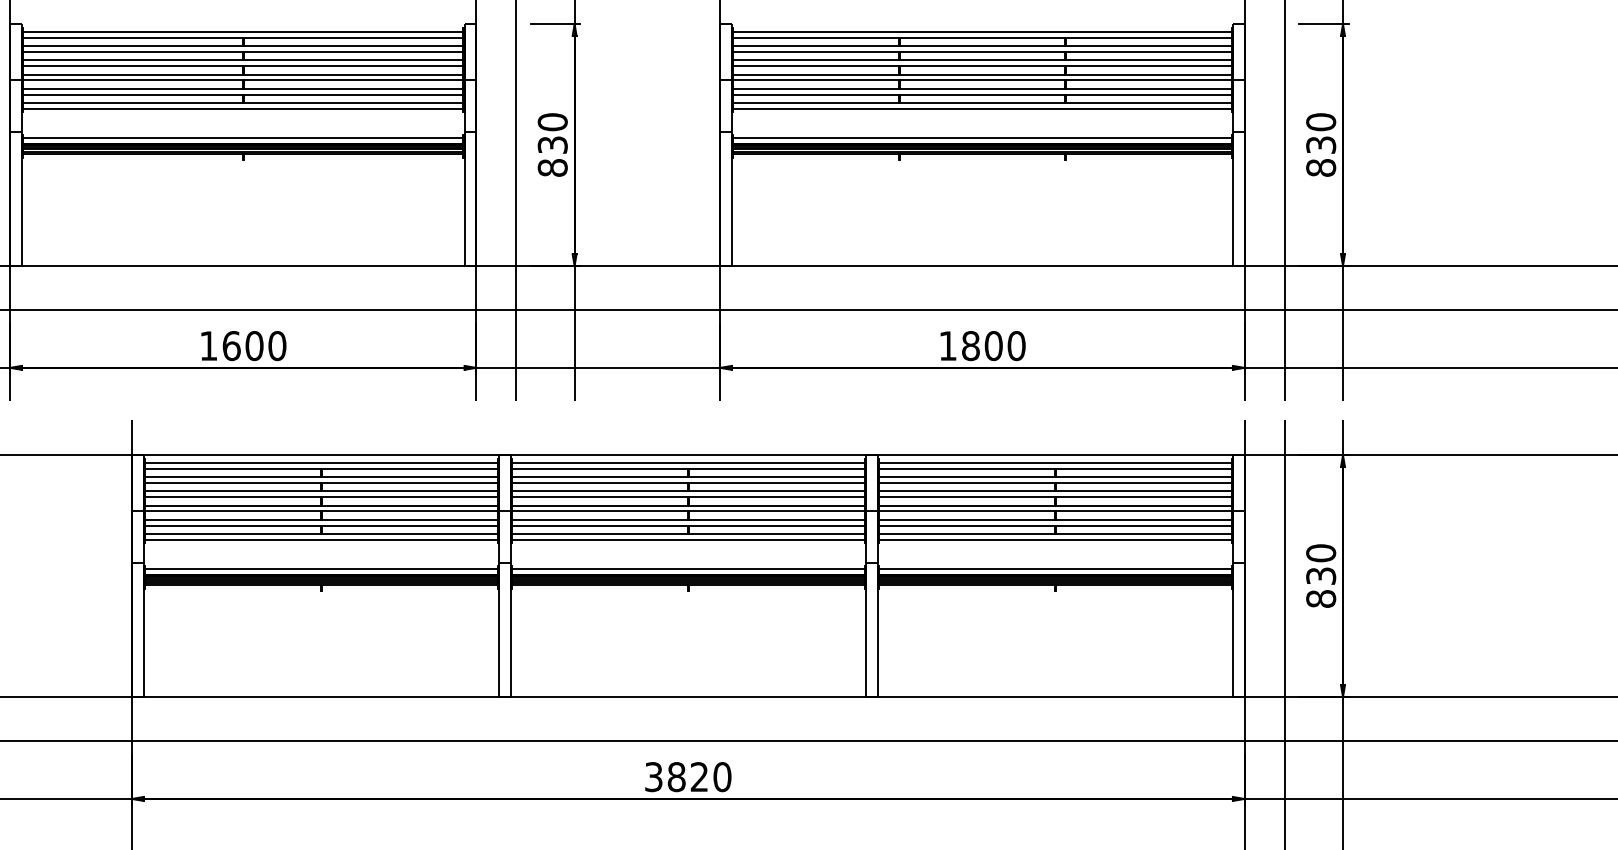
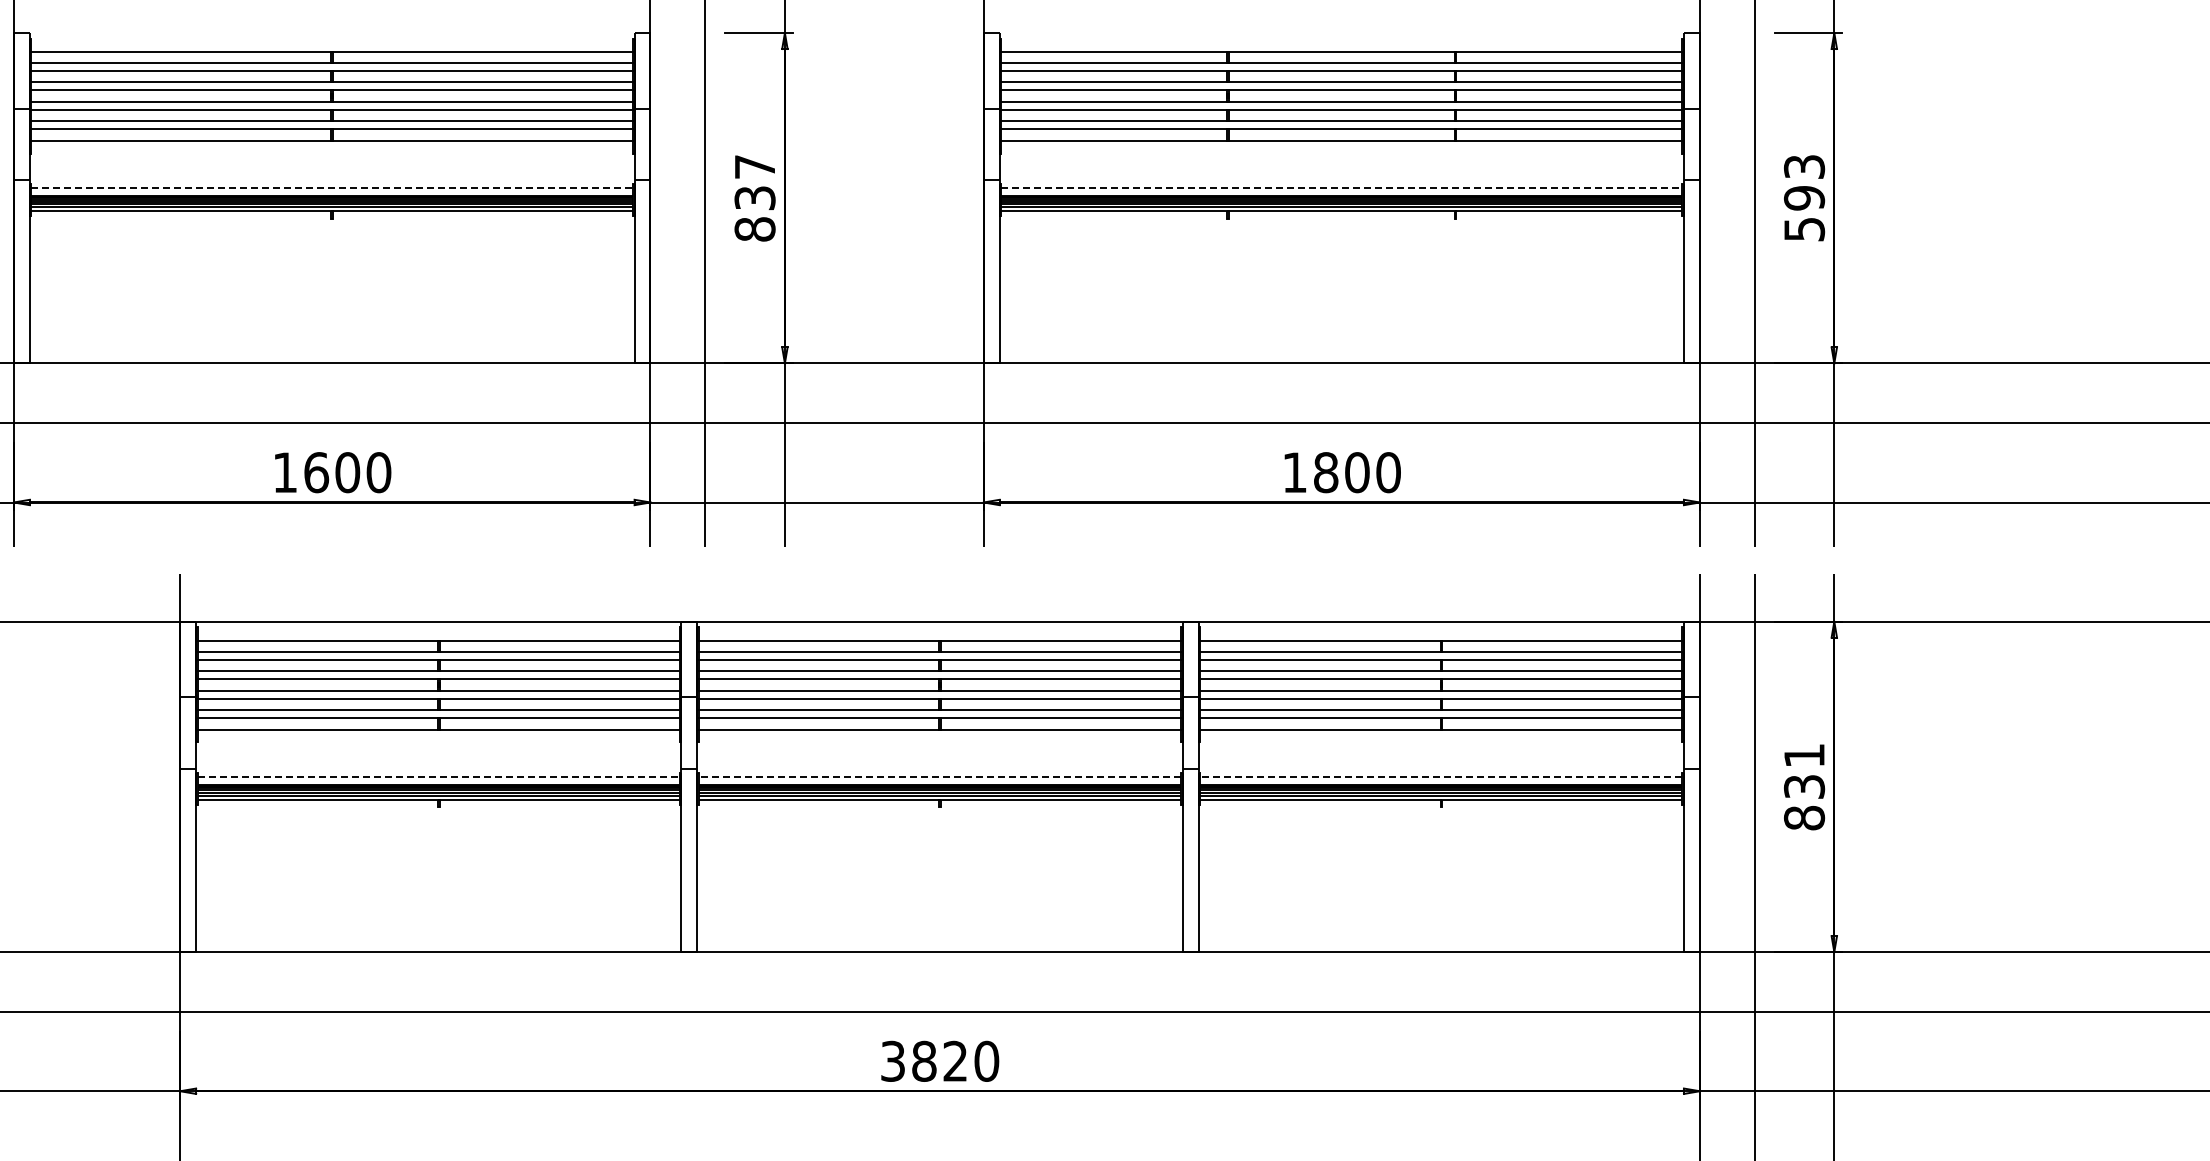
line: (242, 32) -> (331, 44), removed
line: (982, 32) -> (1341, 44), removed
line: (242, 108) -> (331, 148), removed
line: (982, 108) -> (1341, 148), removed
text: (552, 121) -> (754, 166), 830 -> 837
line: (243, 137) -> (332, 188), solid -> dashed
line: (982, 137) -> (1341, 188), solid -> dashed
text: (1321, 144) -> (1804, 197), 830 -> 593
line: (320, 463) -> (438, 633), removed
line: (687, 463) -> (939, 633), removed
line: (1055, 463) -> (1441, 633), removed
line: (320, 539) -> (438, 737), removed
line: (687, 539) -> (939, 737), removed
line: (1055, 539) -> (1441, 737), removed
text: (1321, 553) -> (1804, 755), 830 -> 831
line: (321, 569) -> (439, 777), solid -> dashed
line: (687, 569) -> (939, 777), solid -> dashed
line: (1054, 569) -> (1440, 777), solid -> dashed

